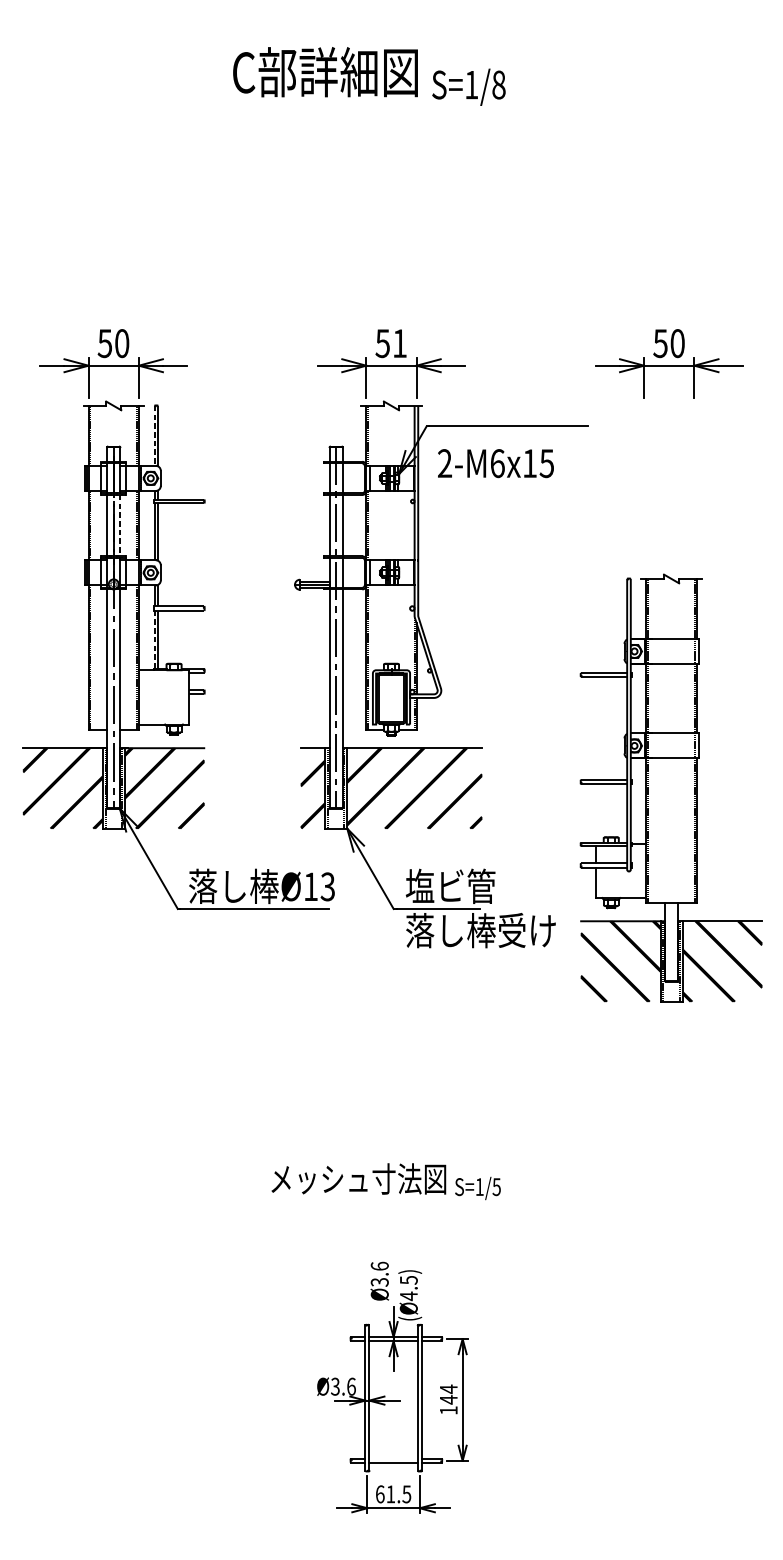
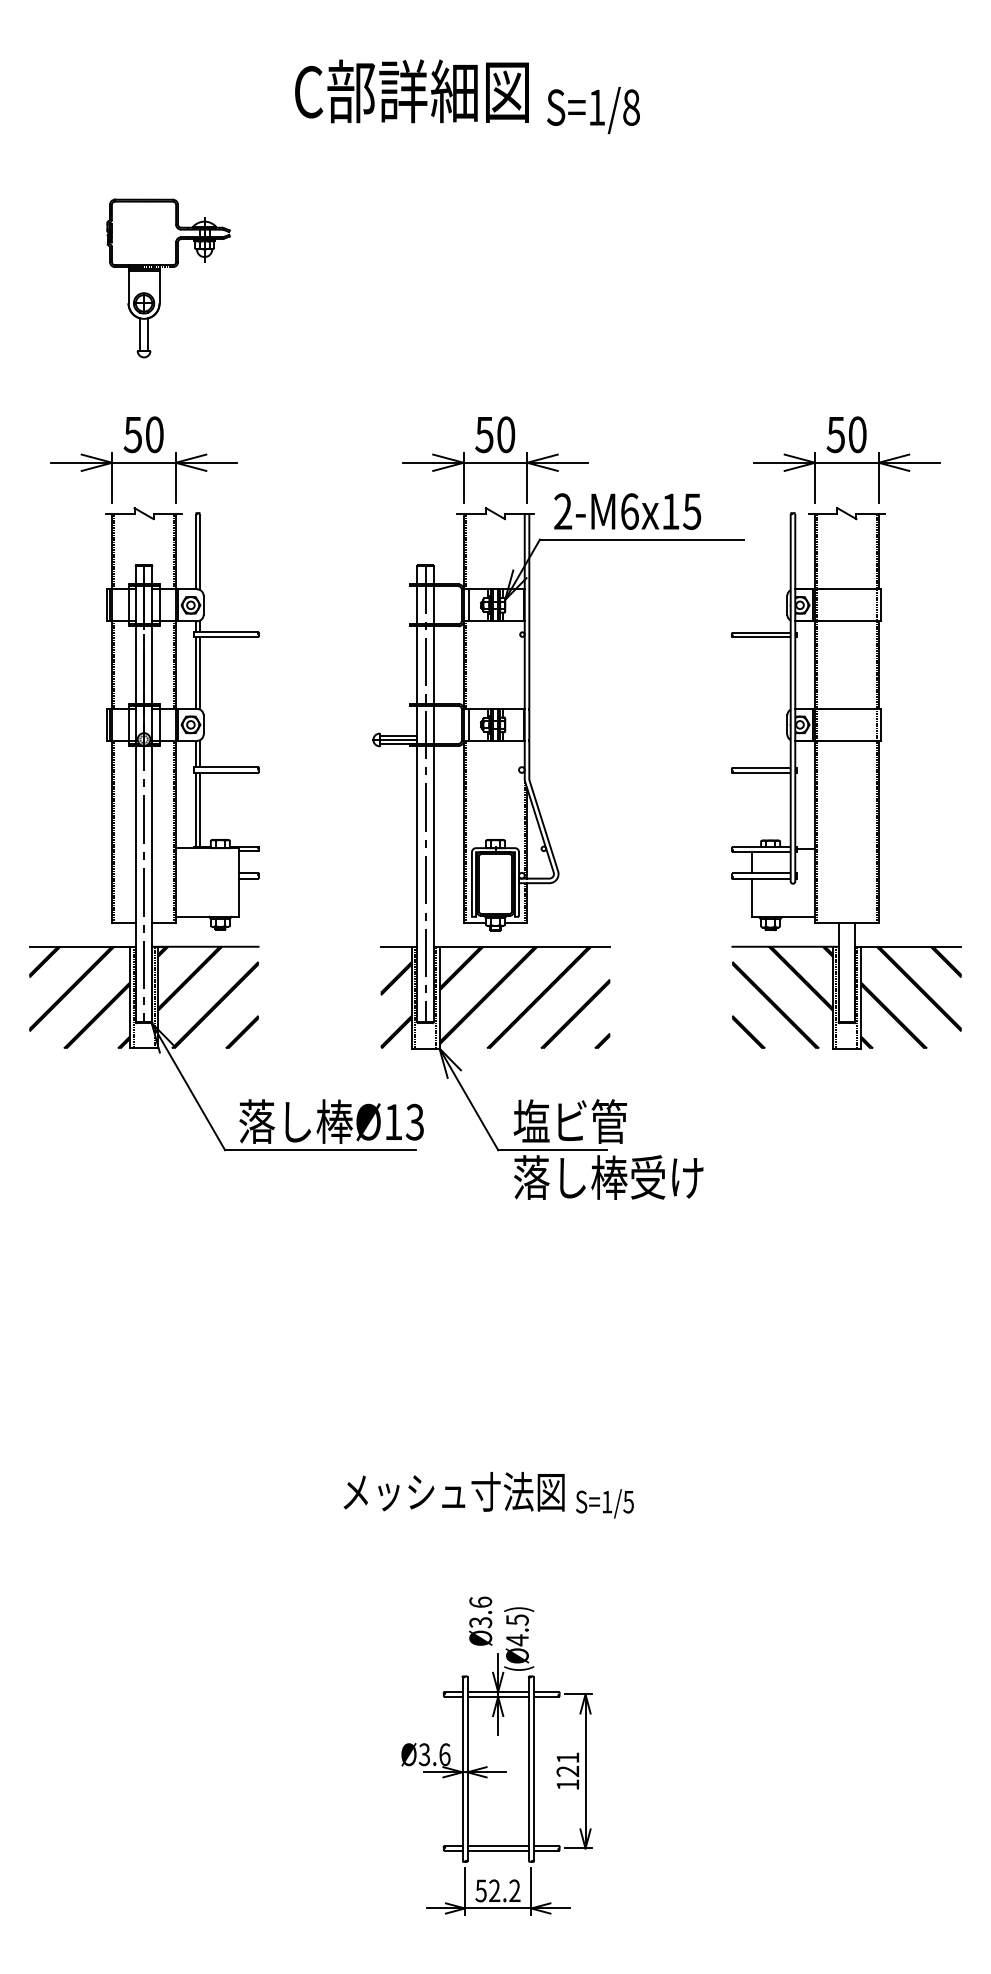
part: (126, 220) -> (160, 278), added
text: (400, 343) -> (506, 434), 51 -> 50
line: (154, 435) -> (195, 551), dashed -> solid
text: (495, 463) -> (627, 511), moved
line: (120, 525) -> (152, 665), dashed -> solid
line: (154, 639) -> (195, 809), dashed -> solid
part: (671, 788) -> (846, 778), moved
text: (448, 1394) -> (567, 1764), 144 -> 121
line: (393, 1458) -> (497, 1845), added
text: (393, 1494) -> (497, 1890), 61.5 -> 52.2

